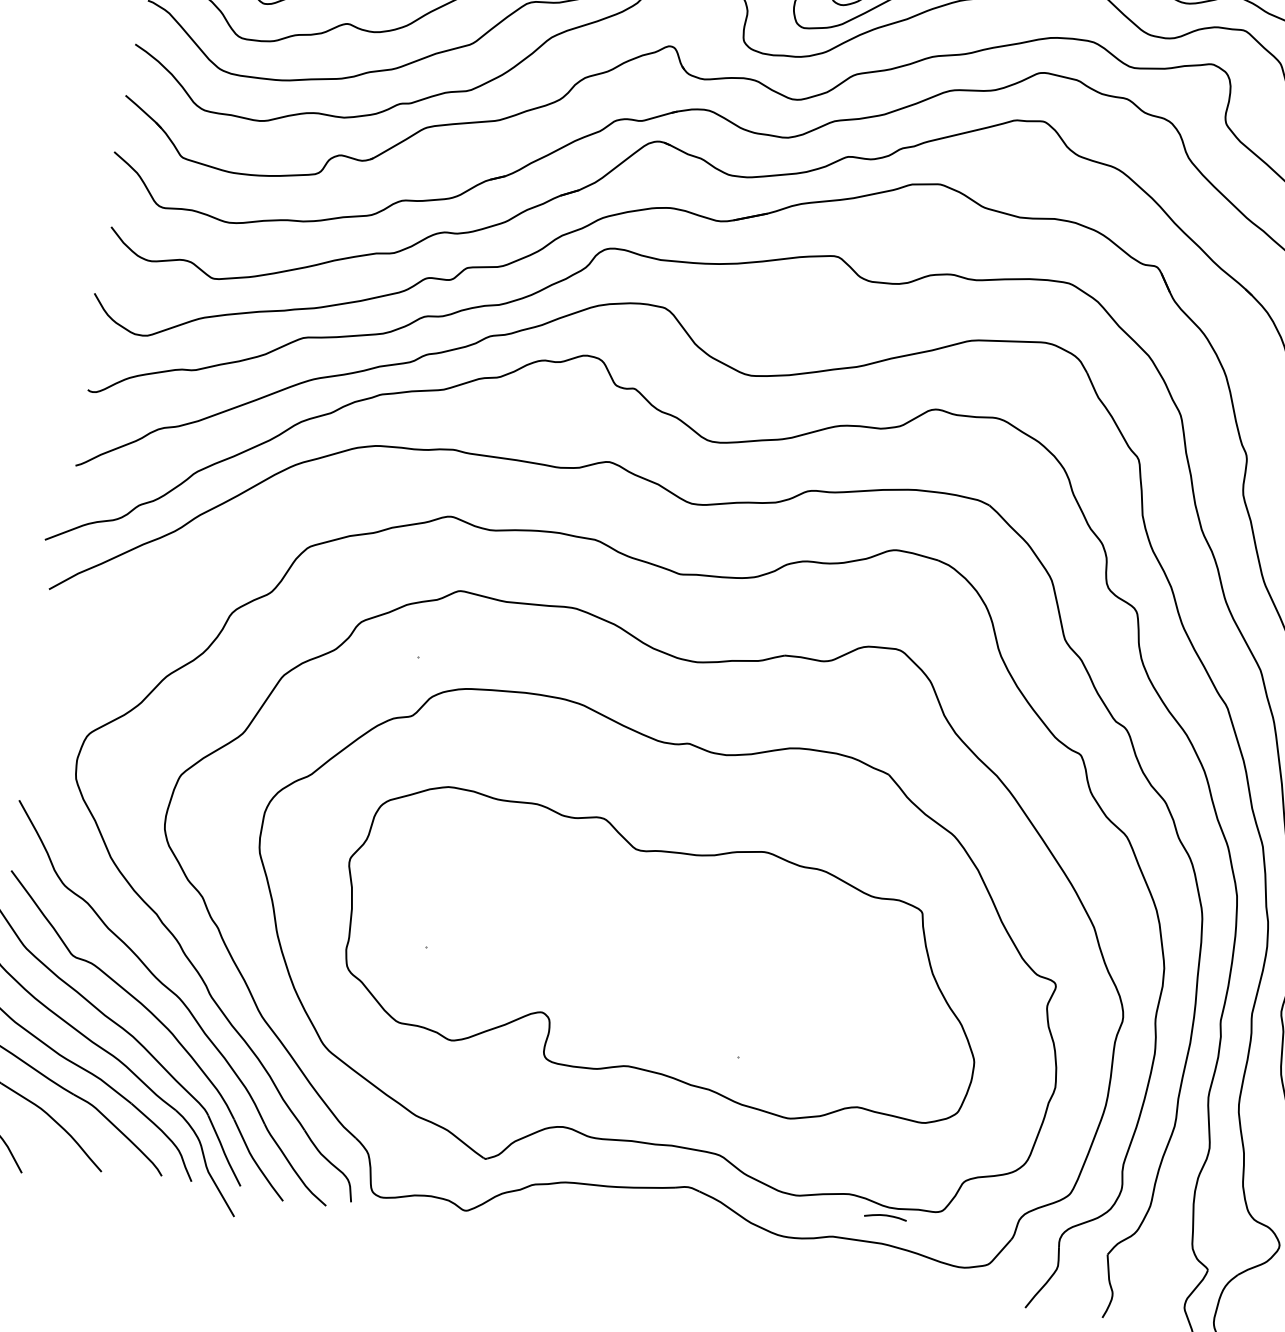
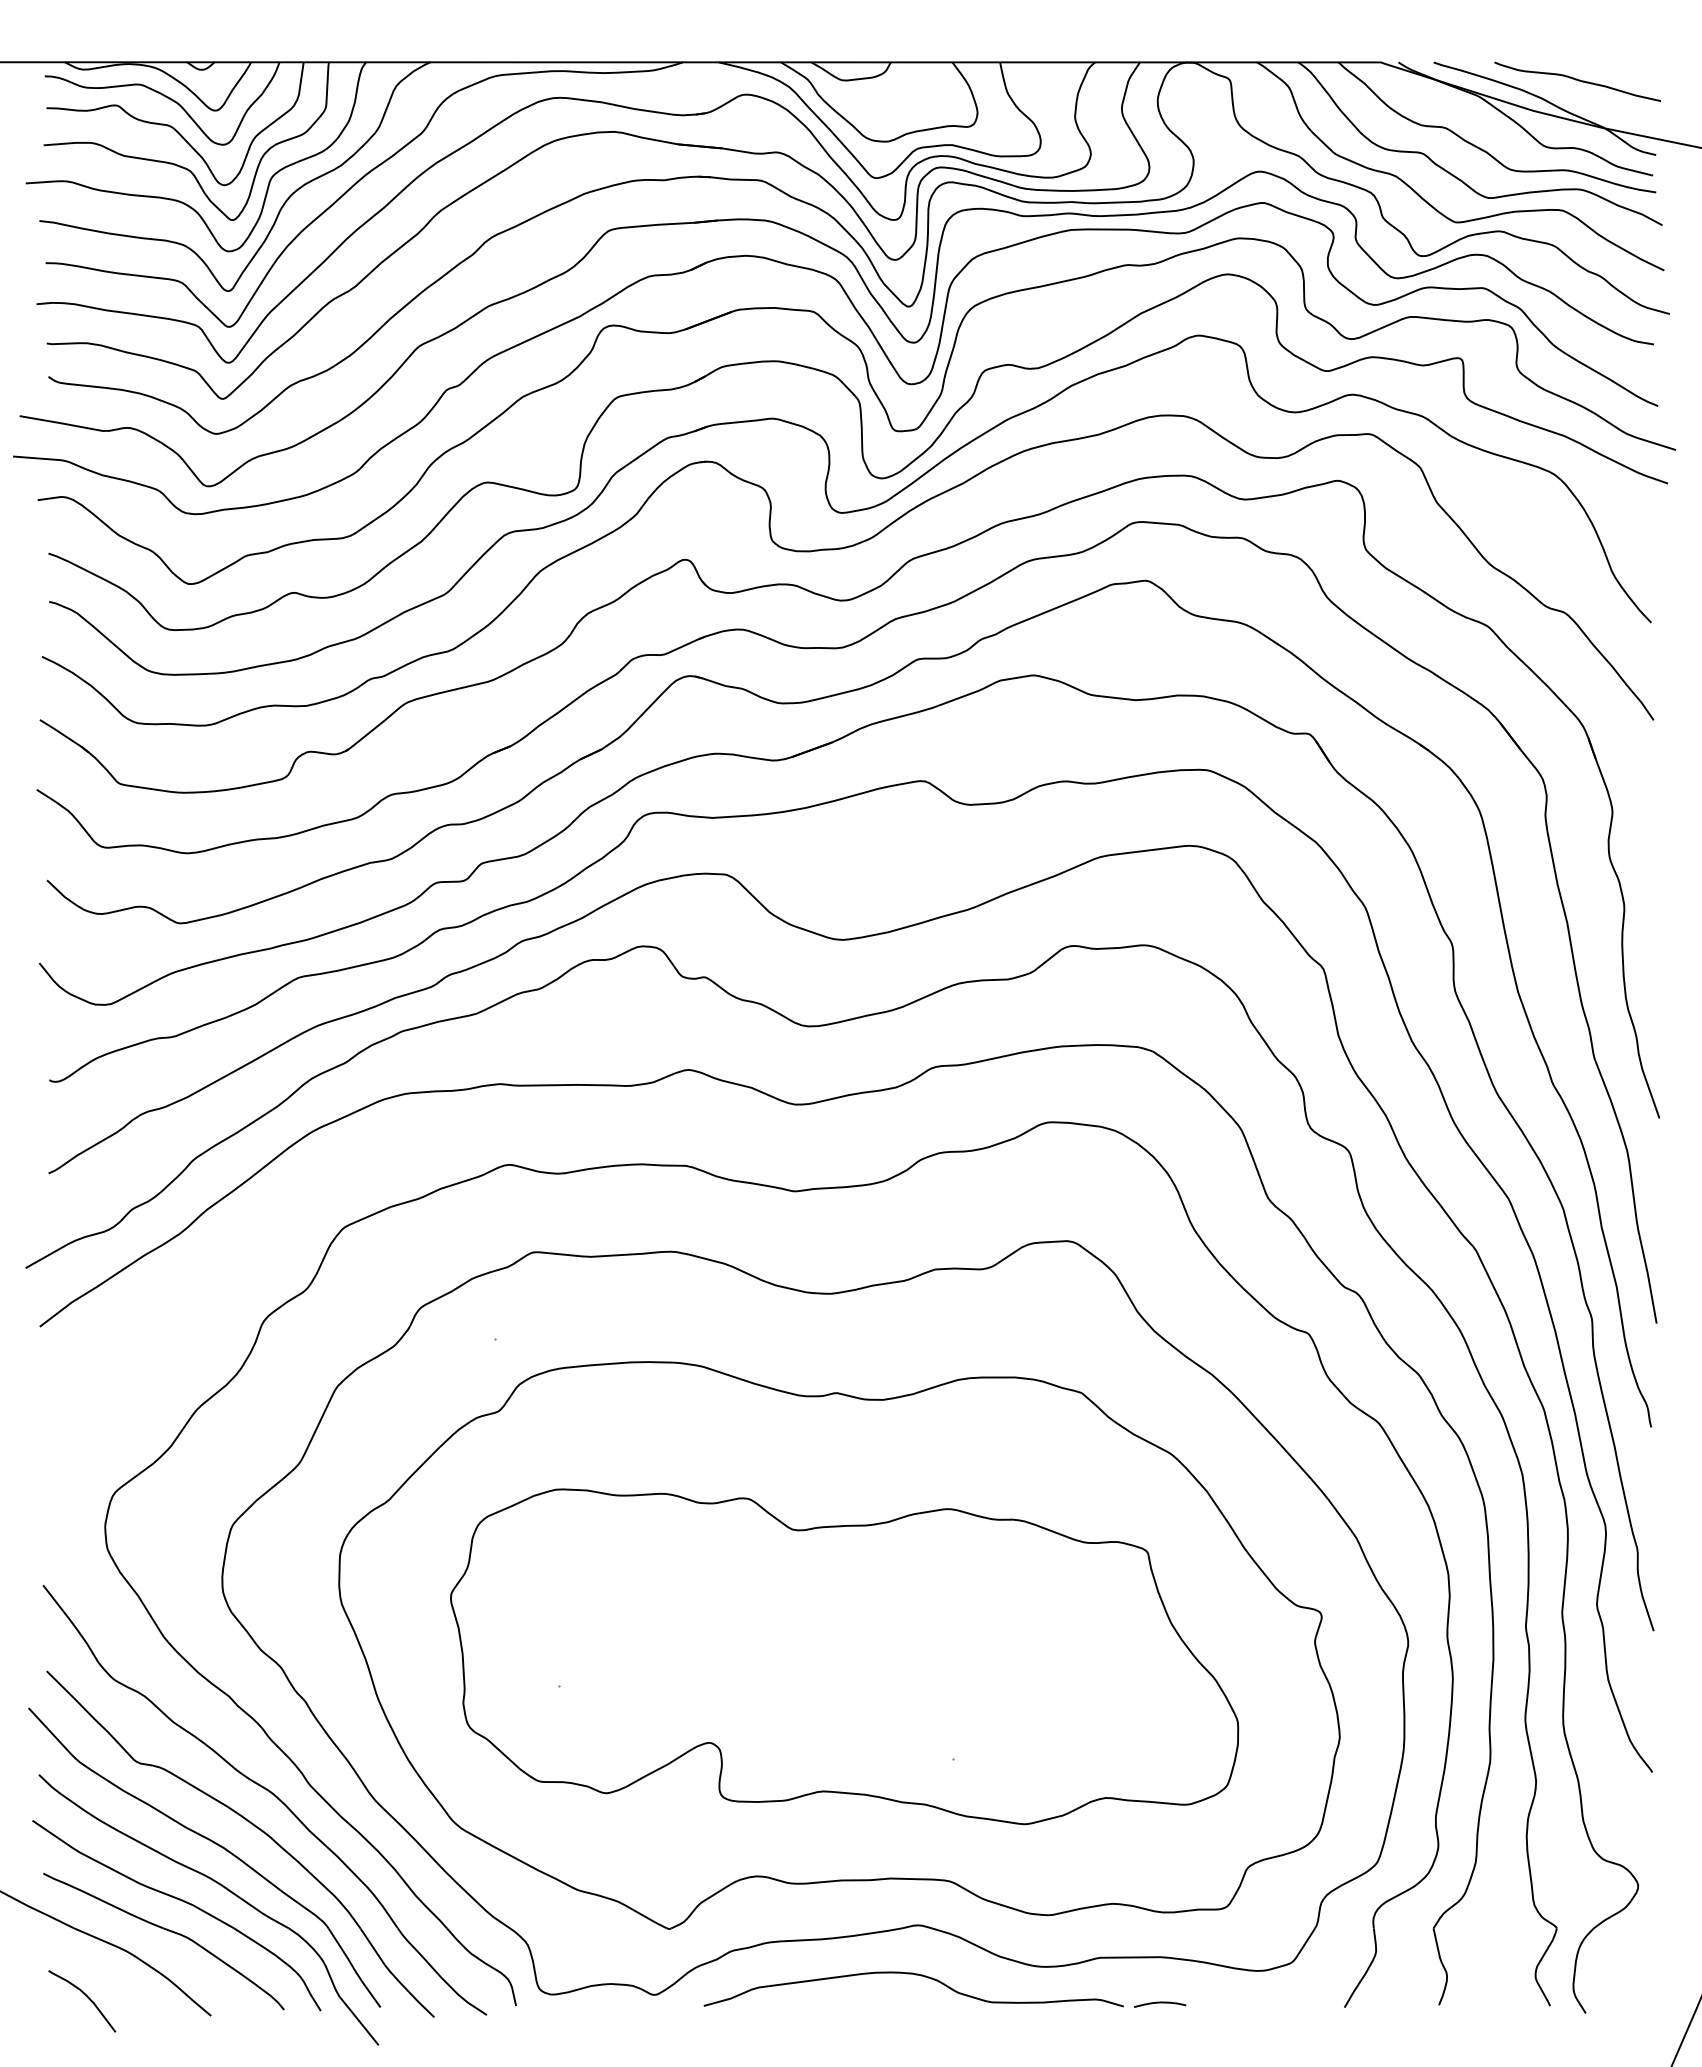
curve: (885, 1216) -> (1160, 2003), moved
curve: (680, 1227) -> (915, 1975), added

